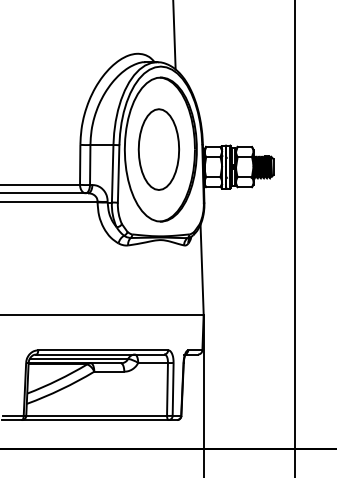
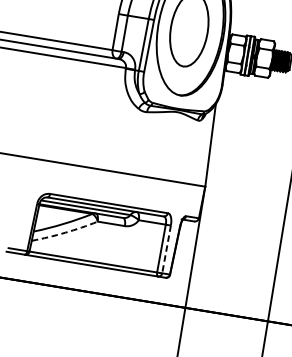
arc: (61, 389) -> (65, 232), solid -> dashed
line: (173, 389) -> (166, 249), solid -> dashed

